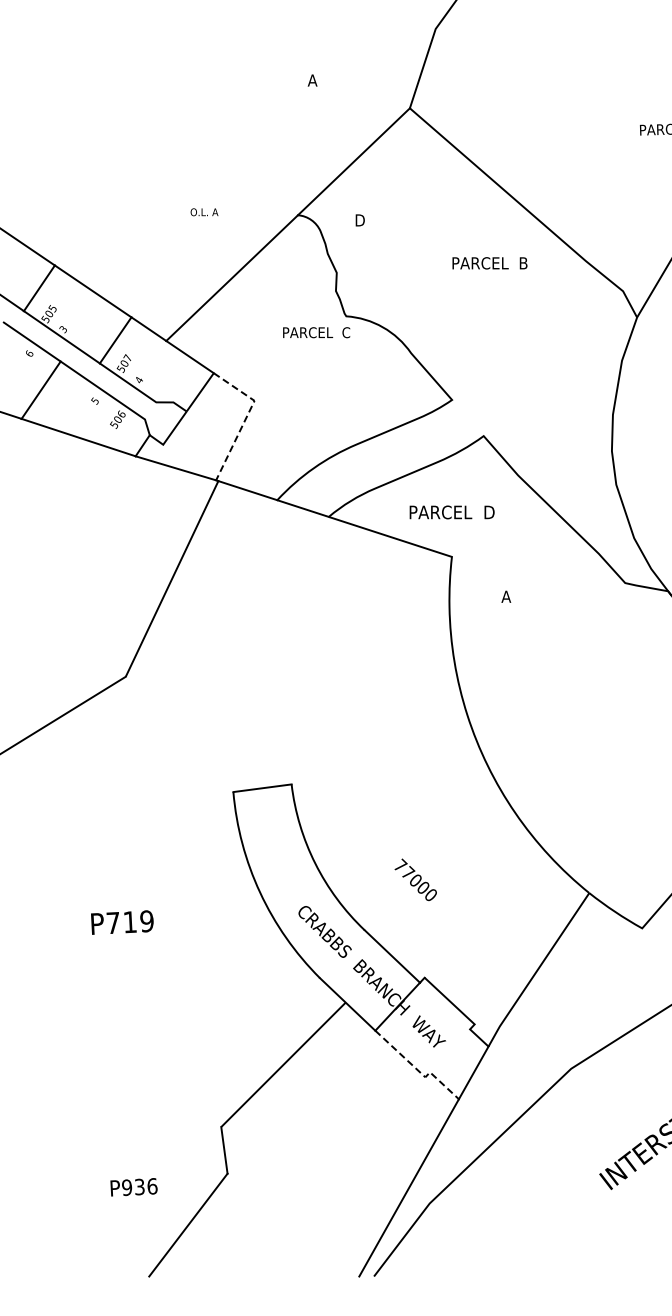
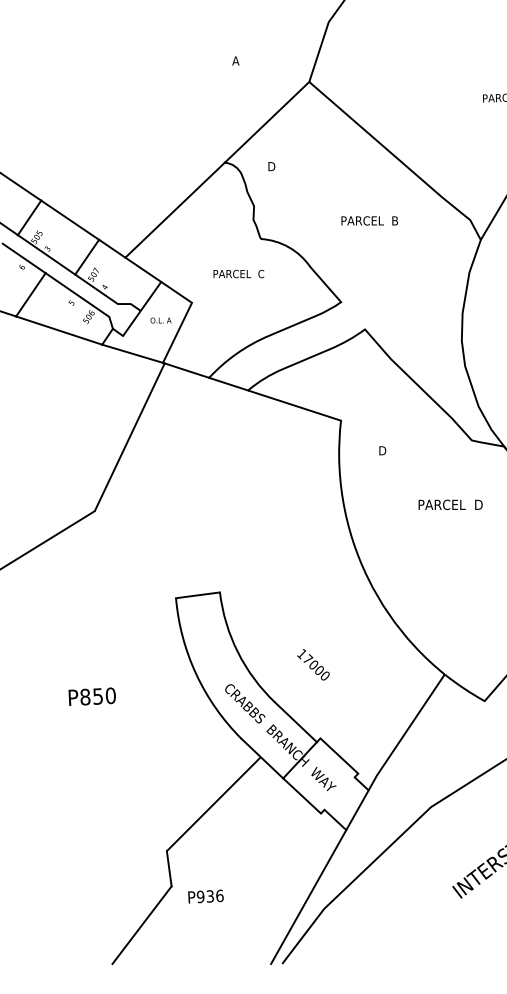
text: (204, 212) -> (161, 320), moved
text: (489, 263) -> (369, 221), moved
text: (316, 332) -> (238, 273), moved
line: (246, 417) -> (185, 315), dashed -> solid
text: (451, 512) -> (450, 504), moved
text: (506, 596) -> (382, 450), A -> D
text: (400, 865) -> (302, 653), 77000 -> 17000
text: (129, 922) -> (97, 696), P719 -> P850
line: (418, 1070) -> (315, 808), dashed -> solid
text: (133, 1187) -> (205, 896), moved

